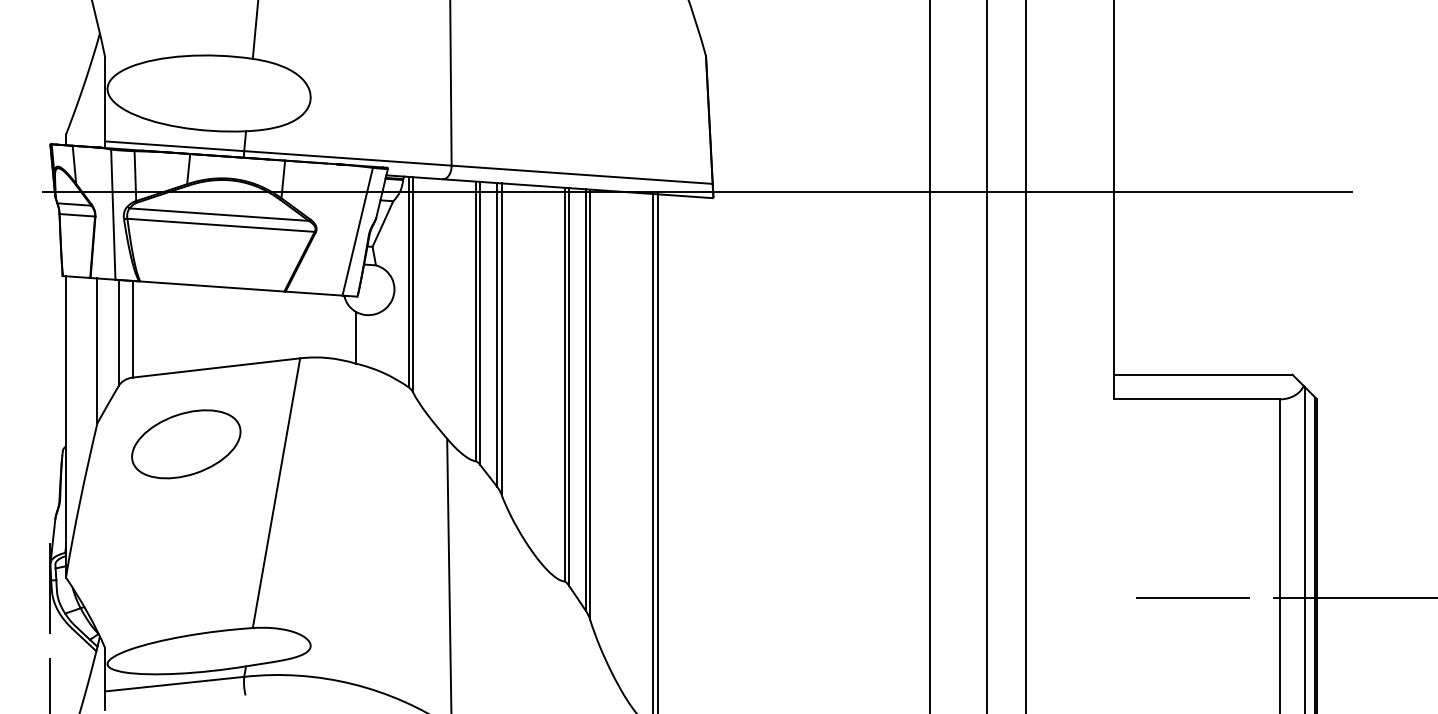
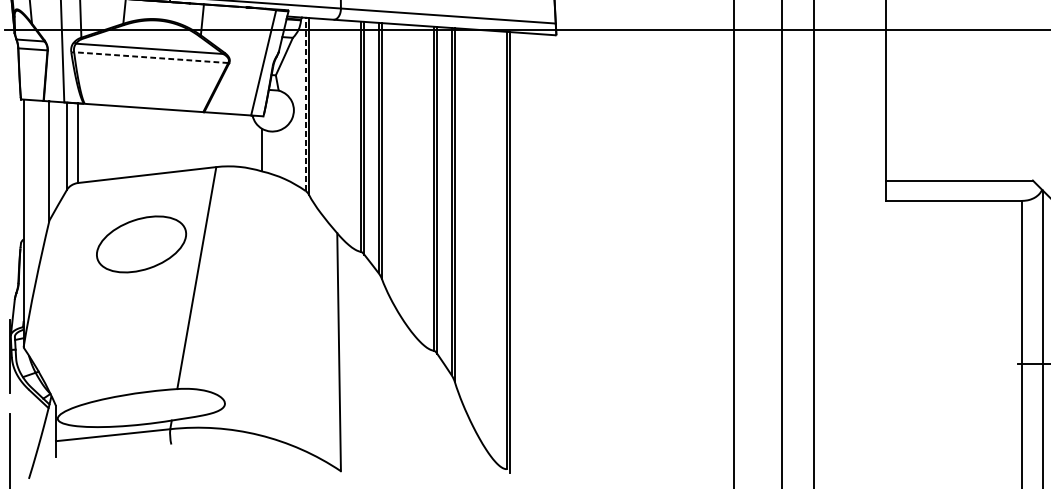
line: (221, 225) -> (151, 57), solid -> dashed
line: (408, 281) -> (305, 103), solid -> dashed
part: (186, 444) -> (141, 244), moved
line: (1192, 597) -> (950, 363), removed

